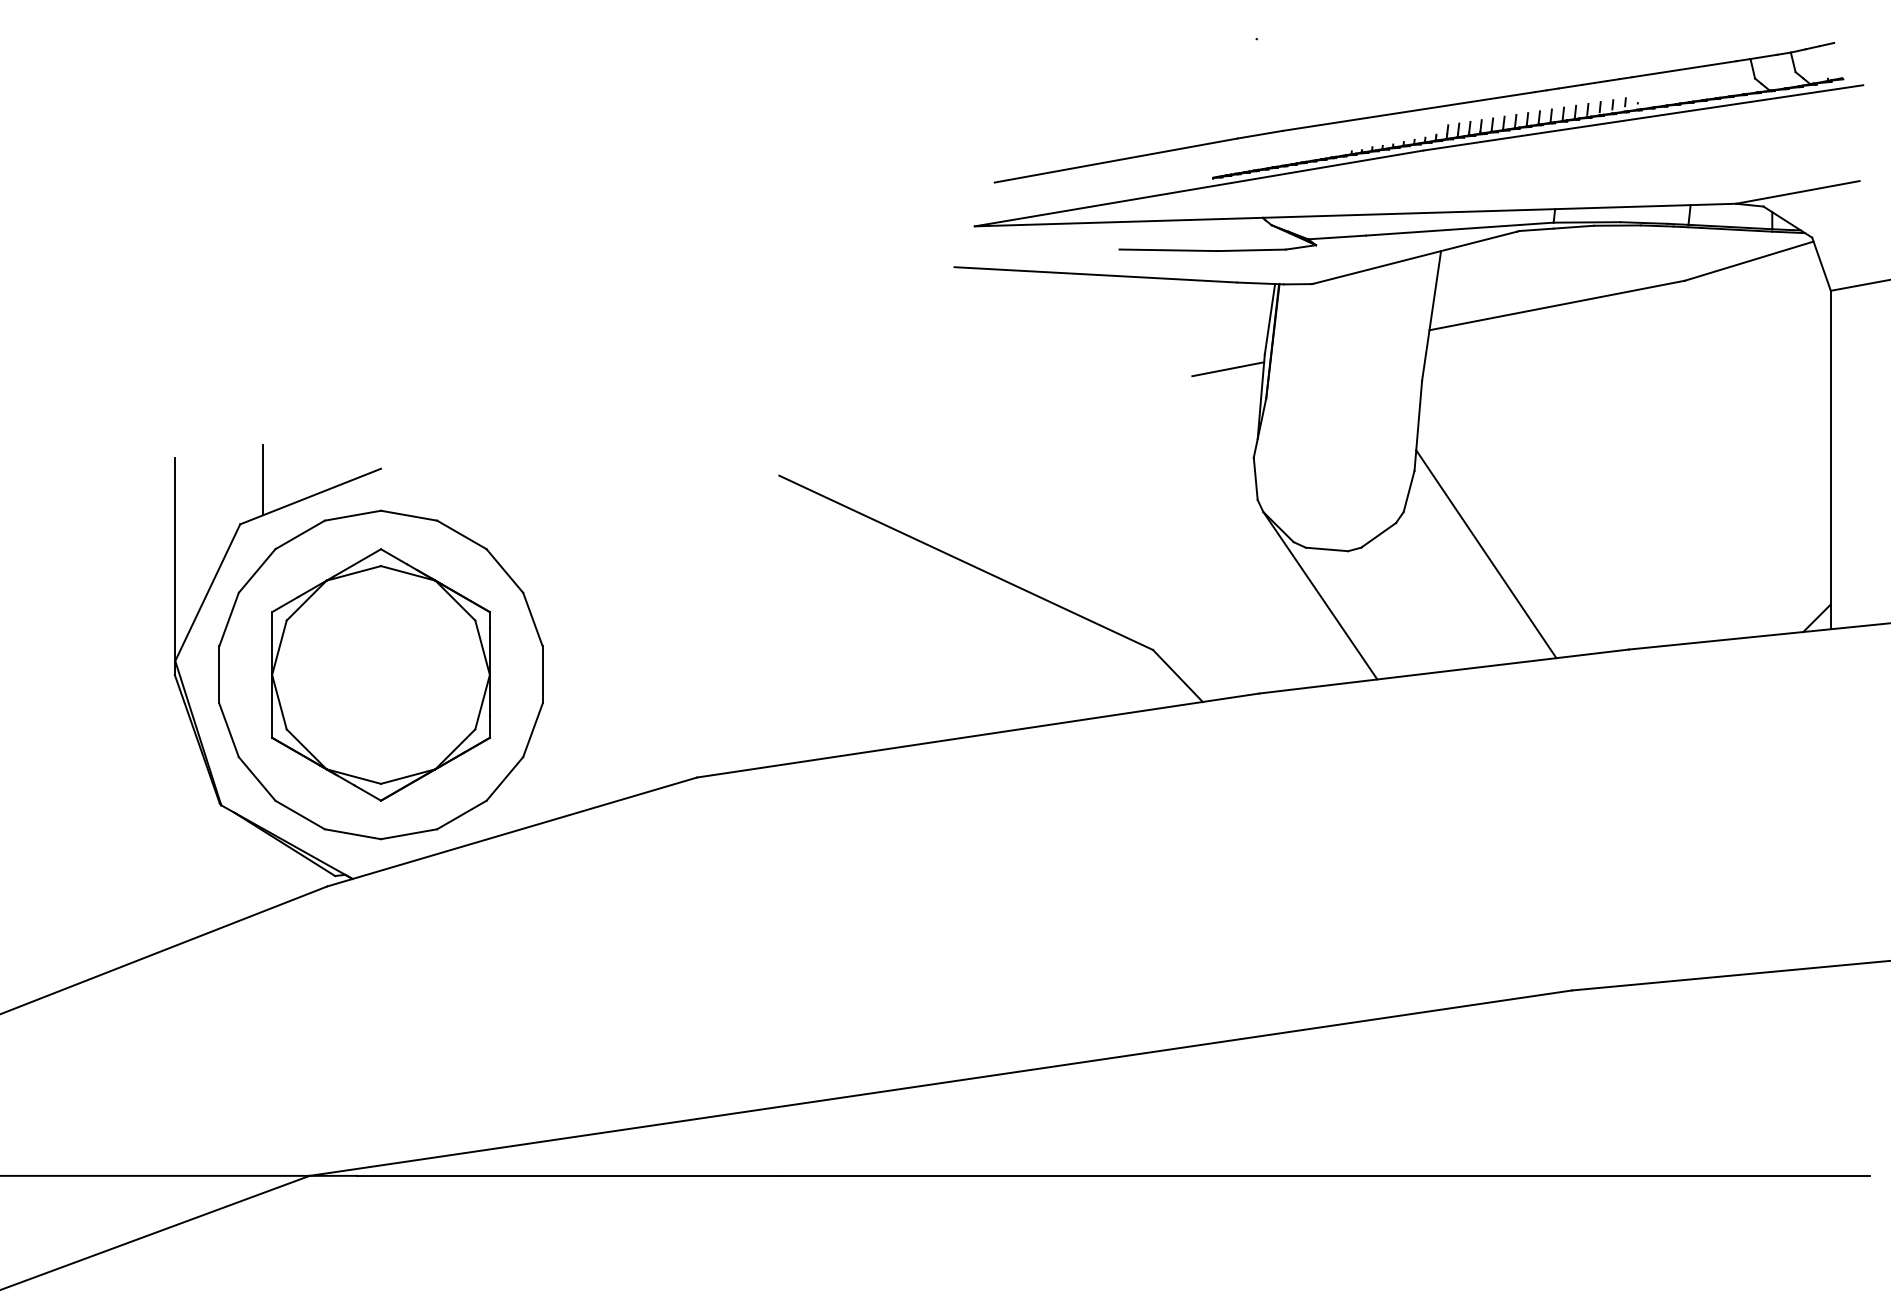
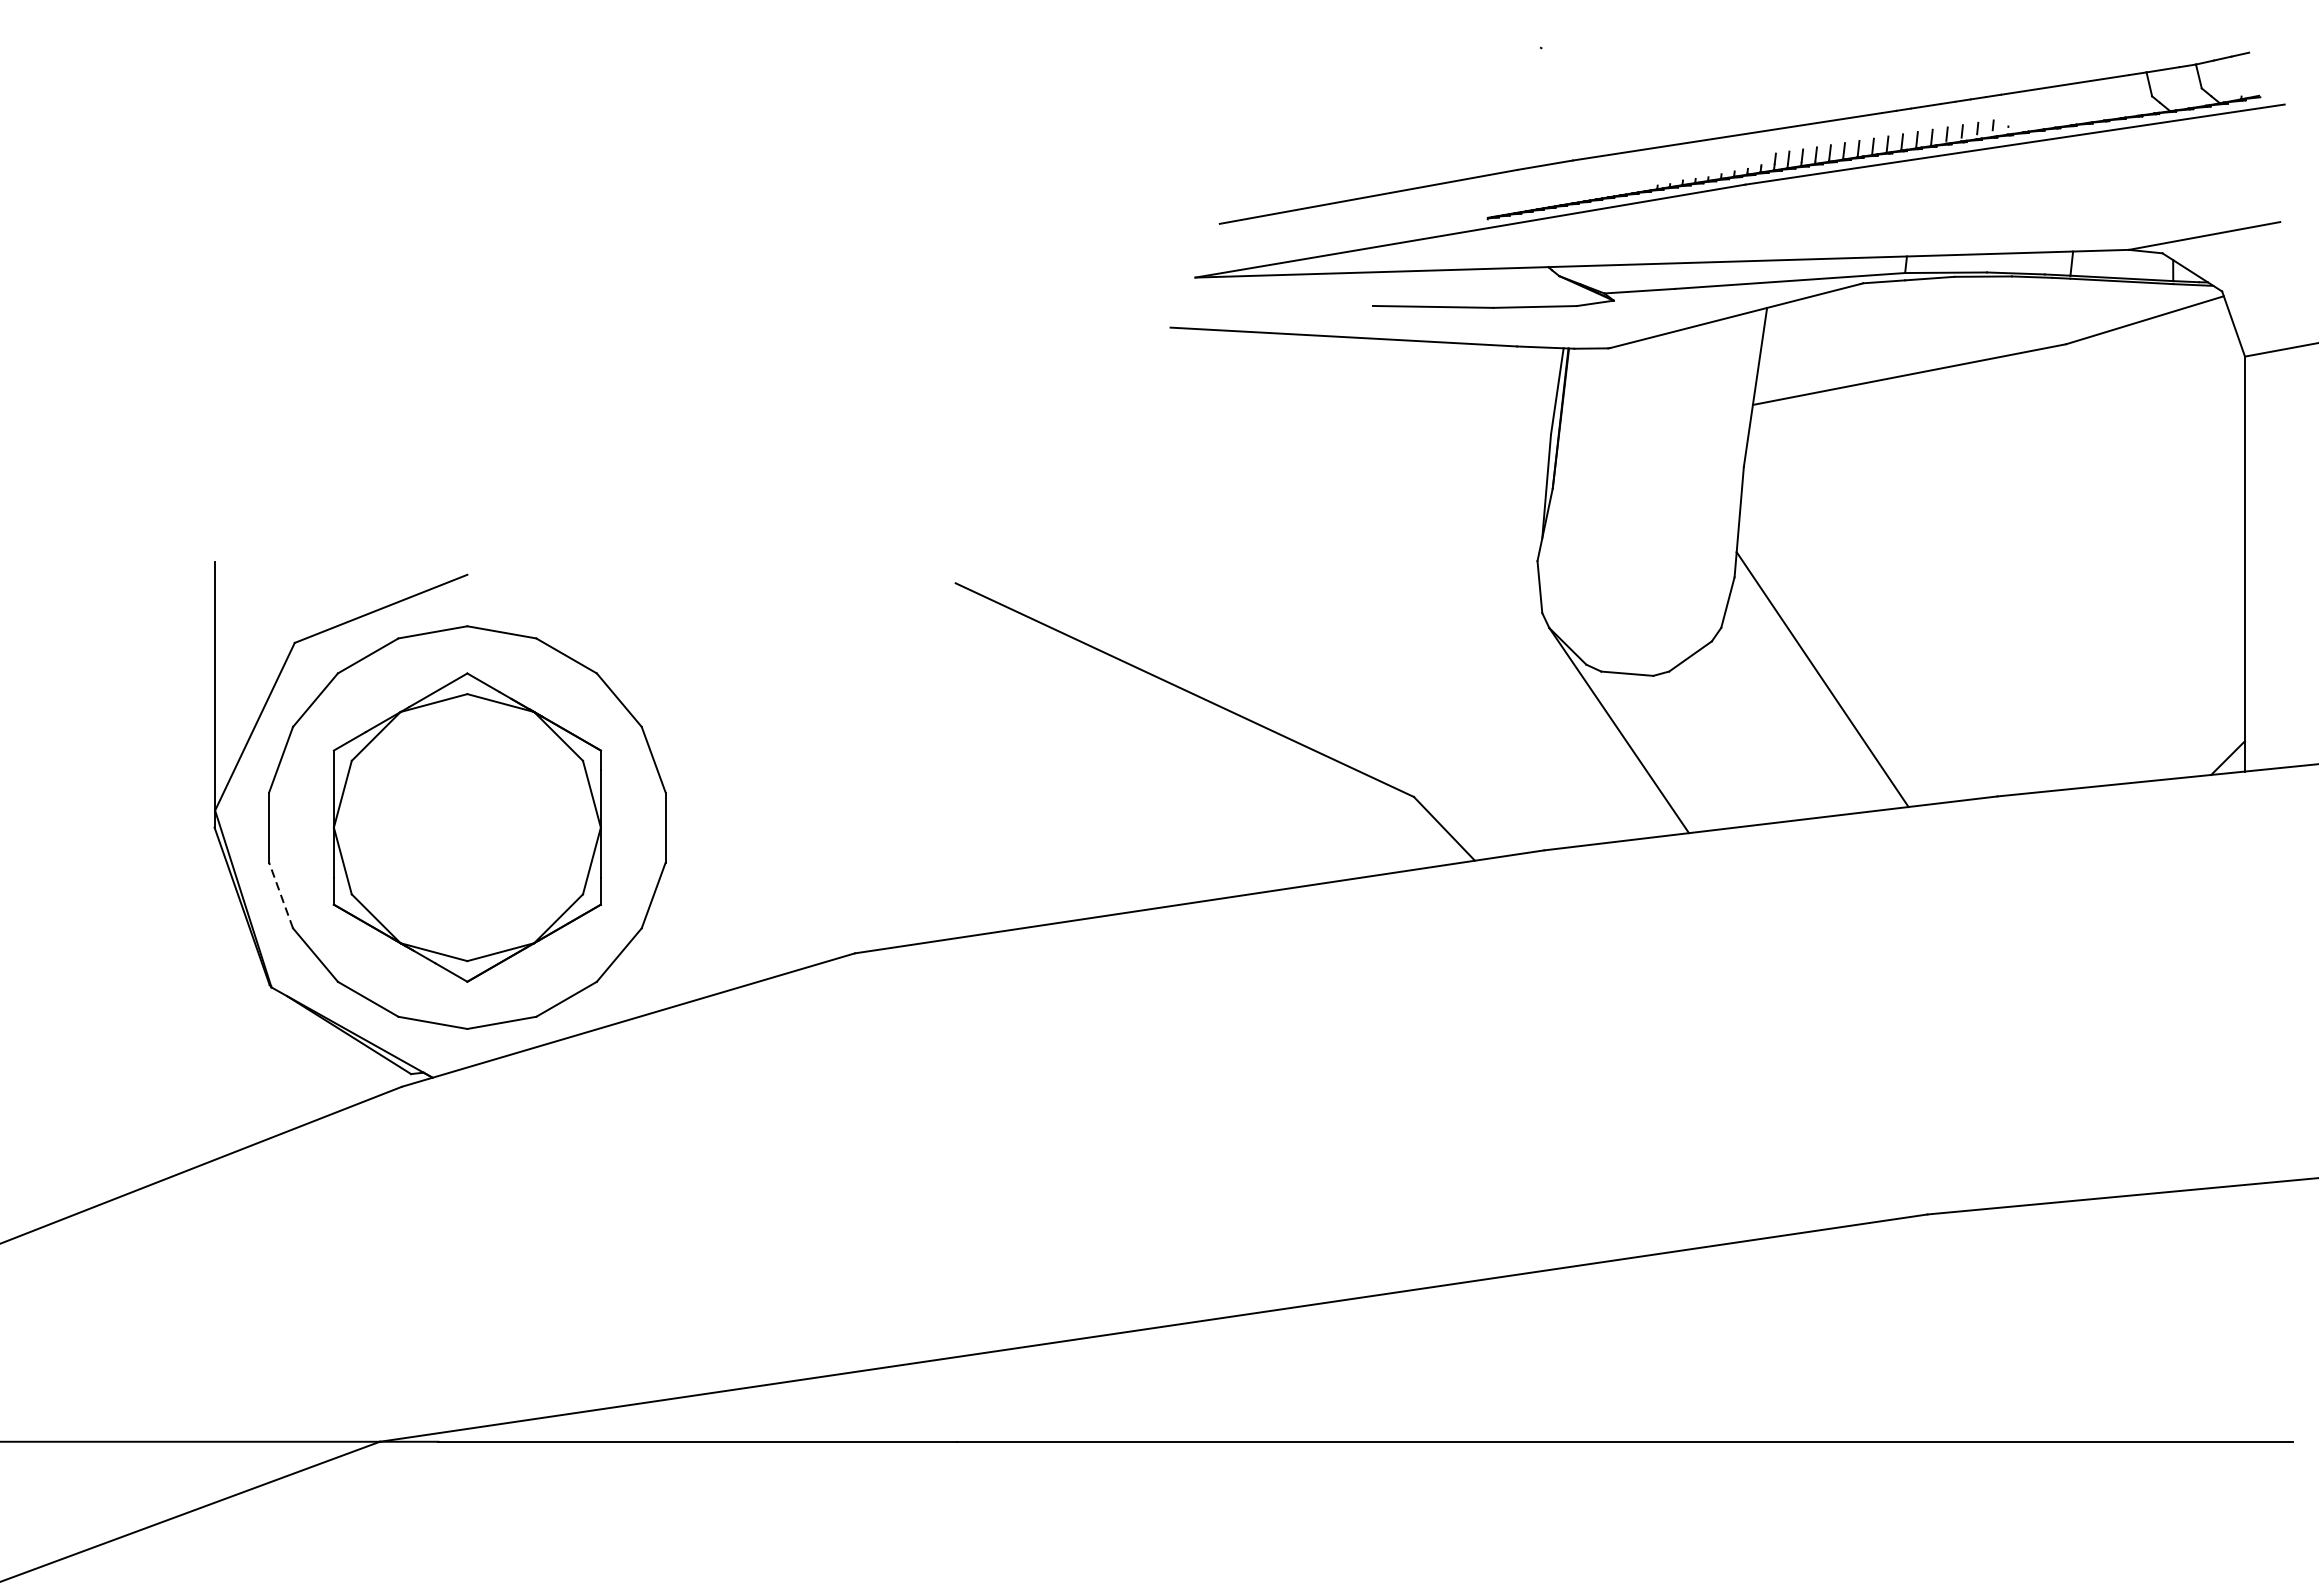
line: (1228, 369) -> (1506, 453), removed
line: (263, 479) -> (323, 587), removed
line: (229, 730) -> (281, 895), solid -> dashed

